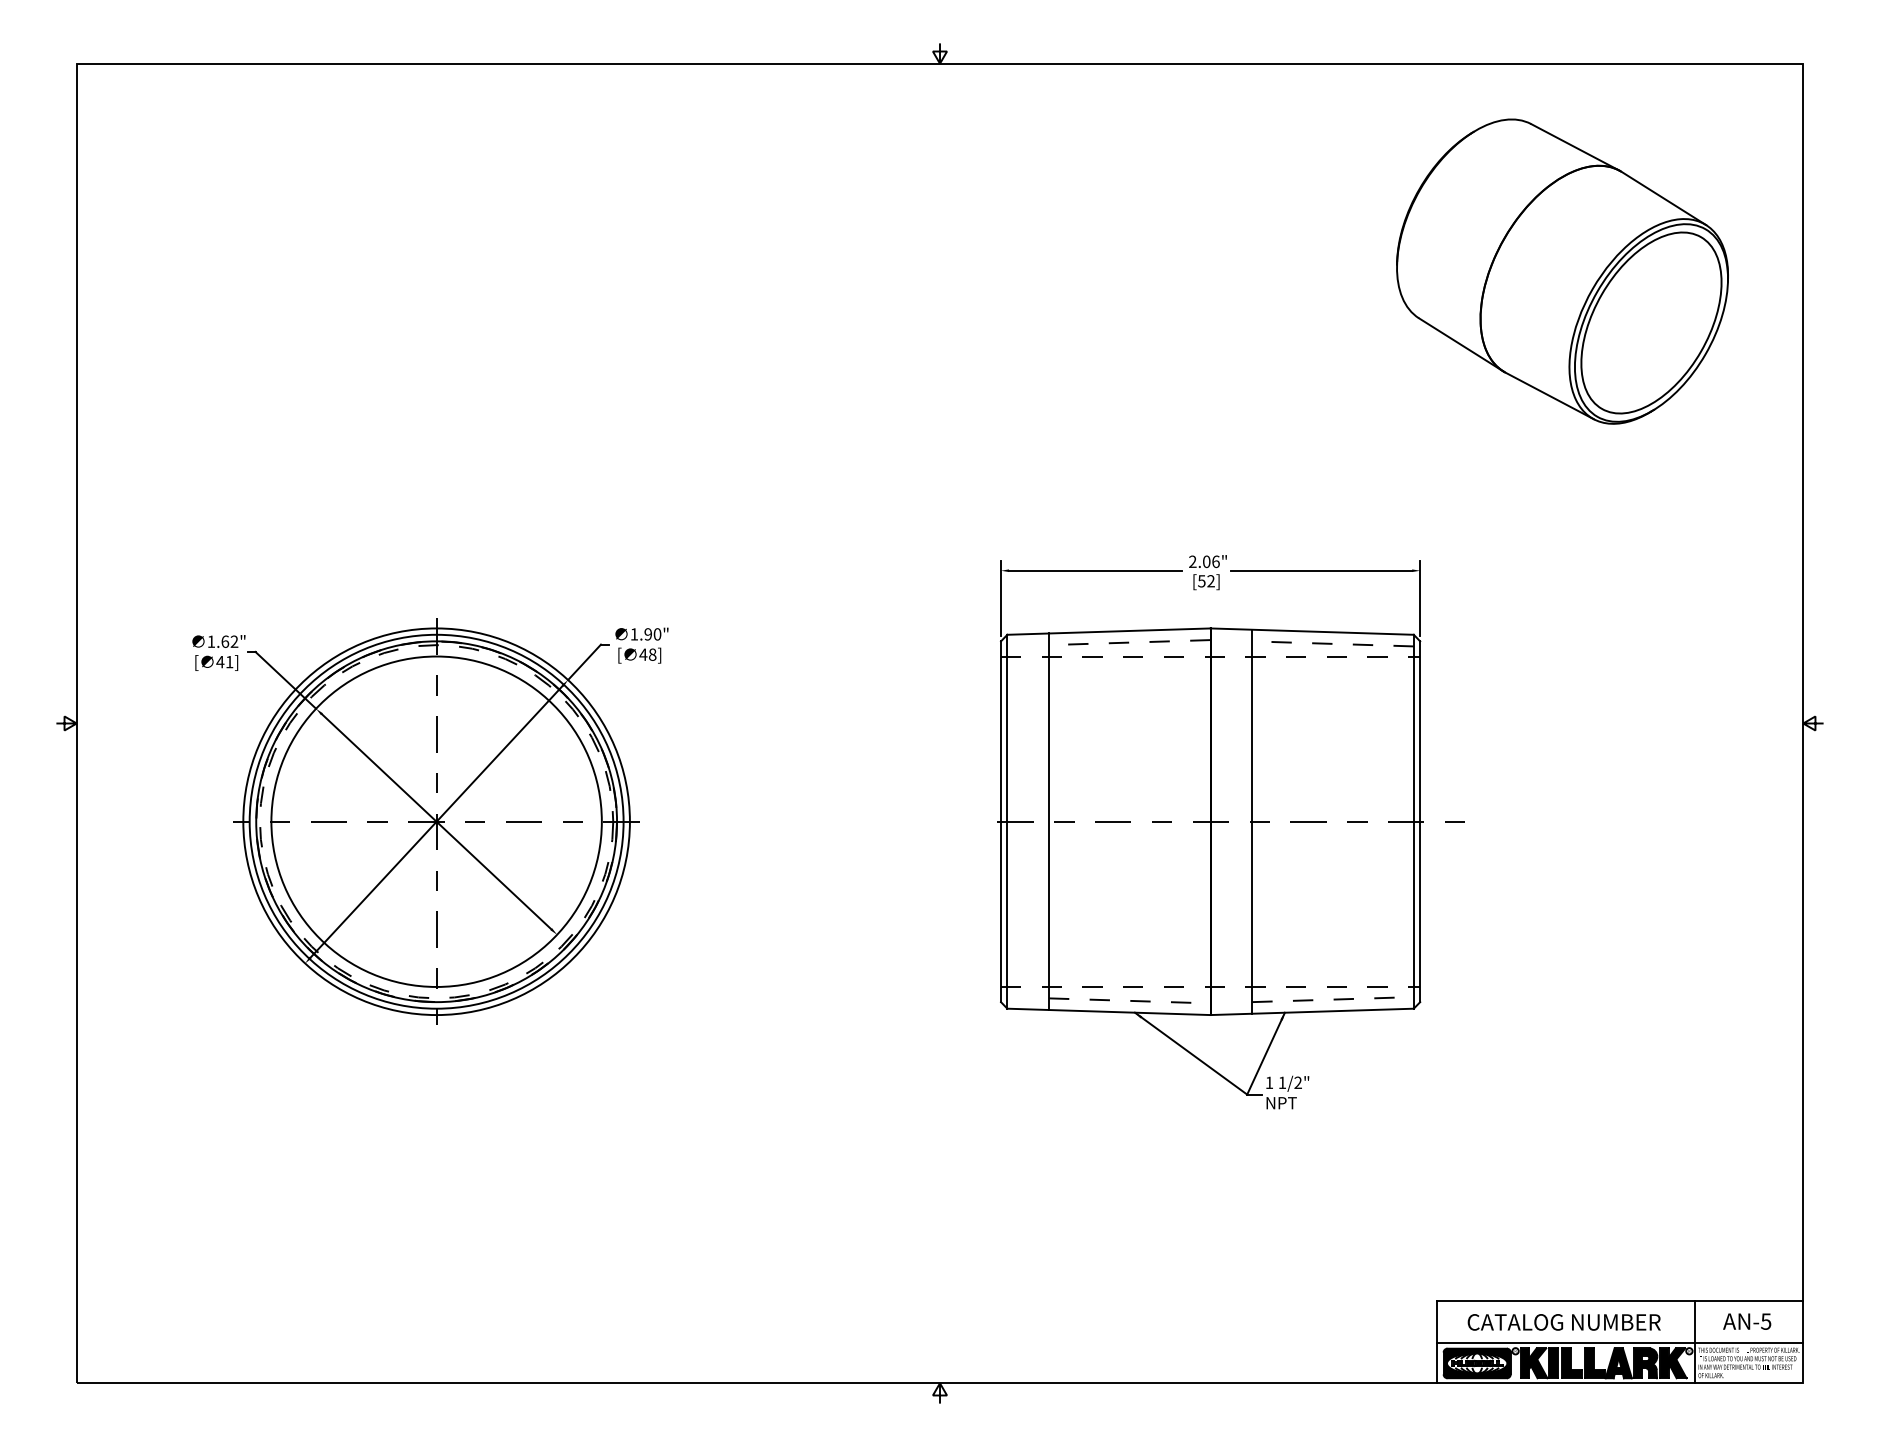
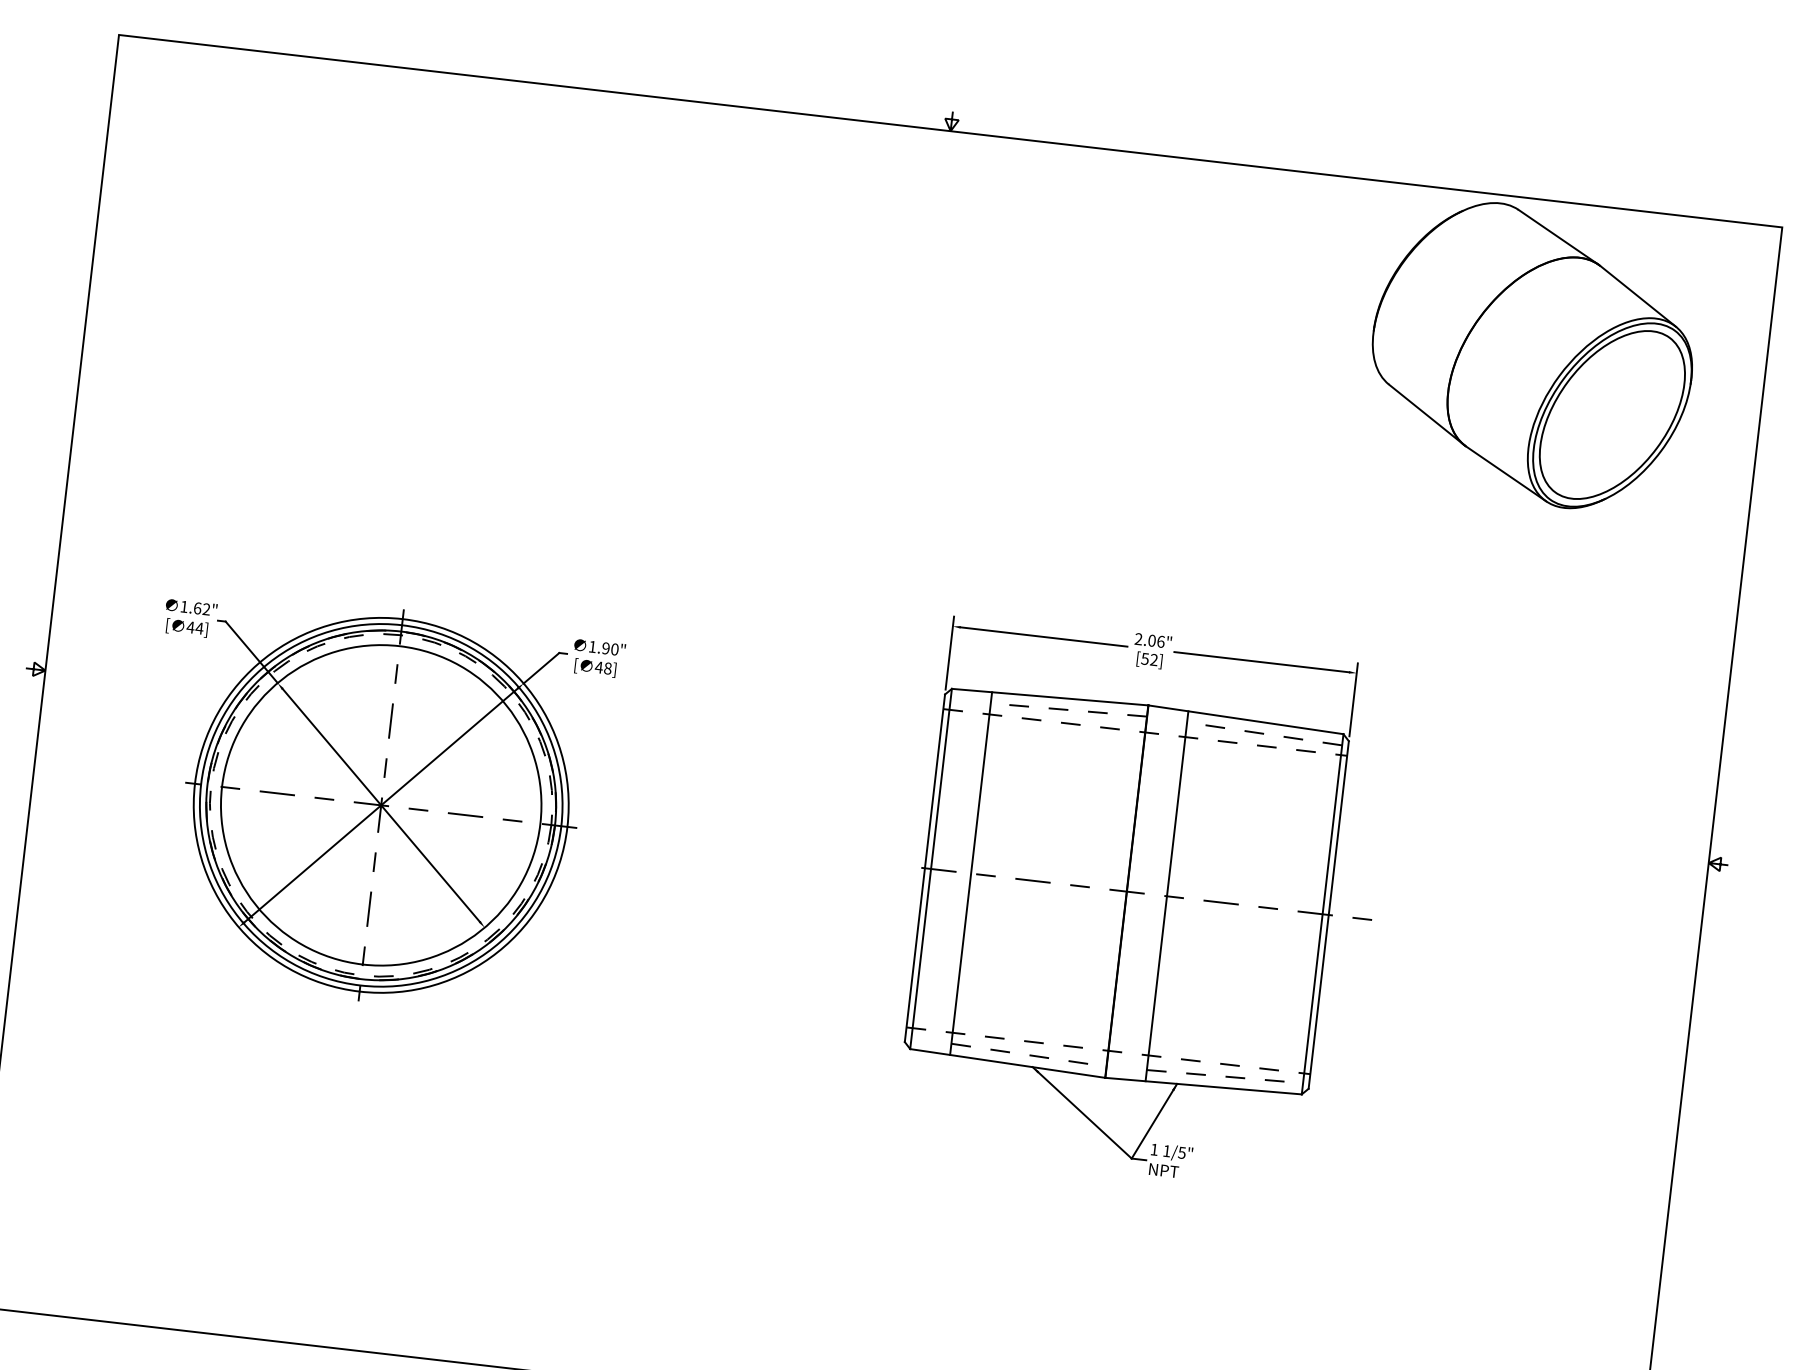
part: (1562, 271) -> (1532, 355), moved
text: (229, 662) -> (199, 628), 41] -> 44]
text: (1297, 1082) -> (1181, 1152), 1/2" -> 1/5"

